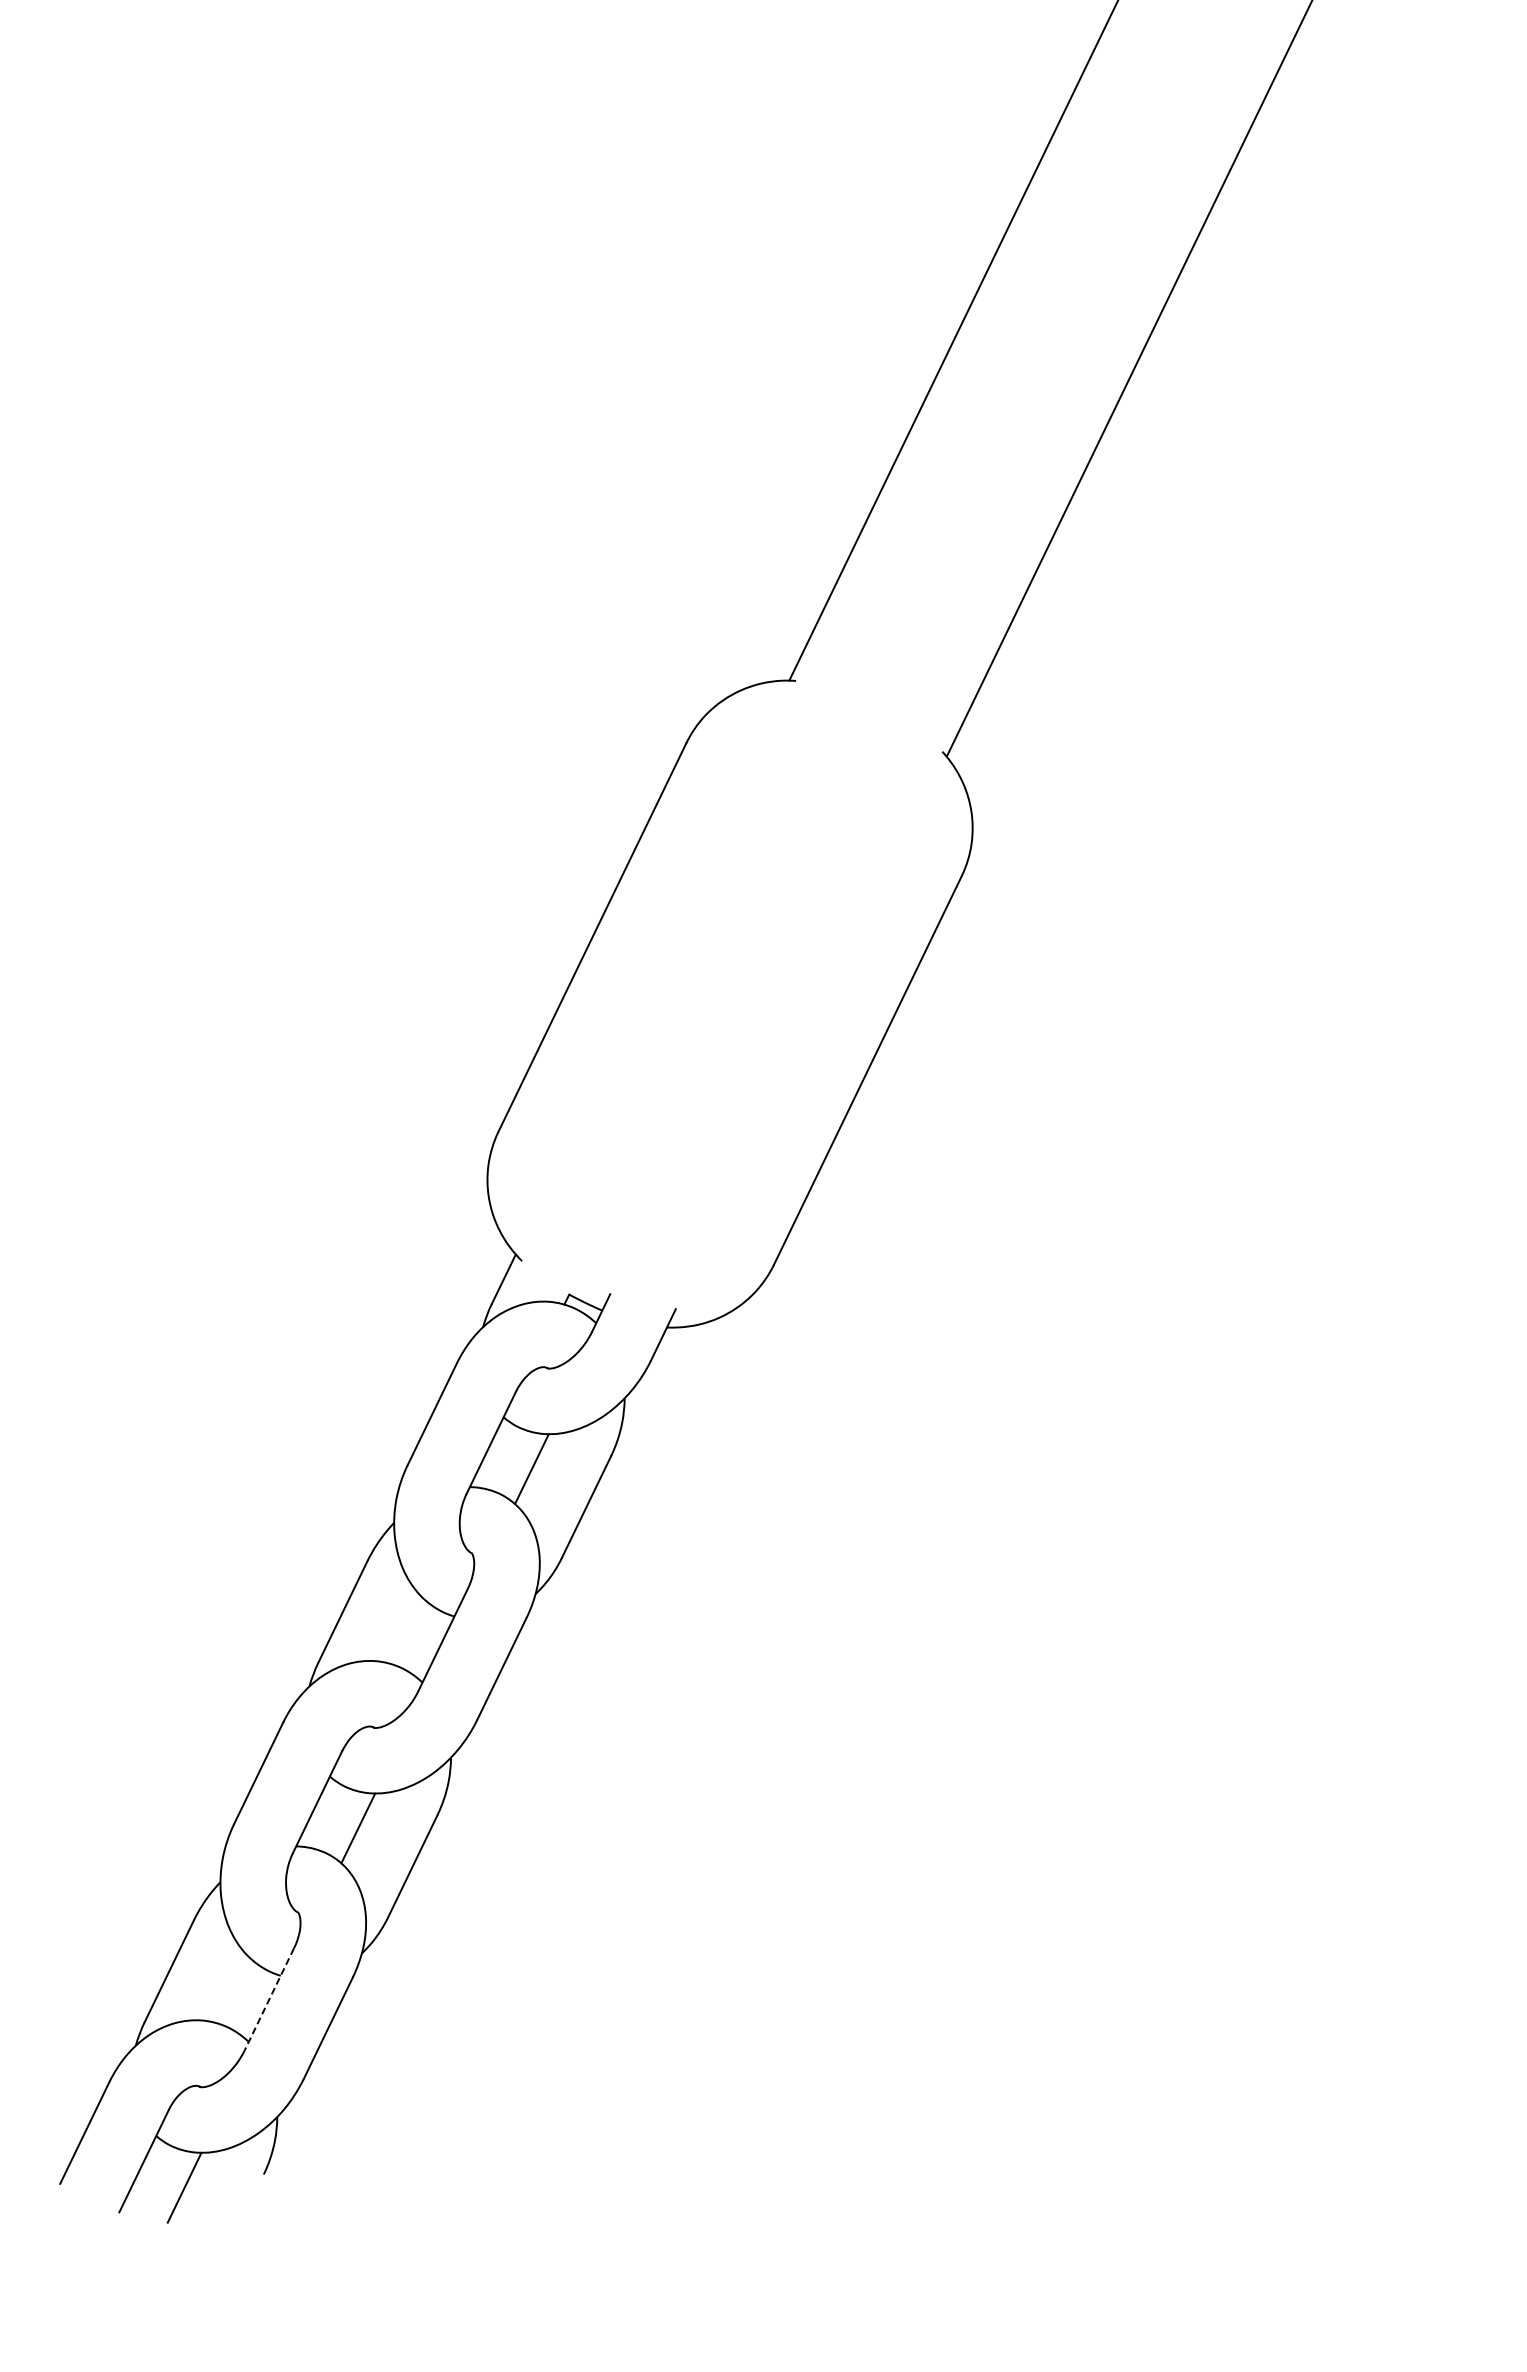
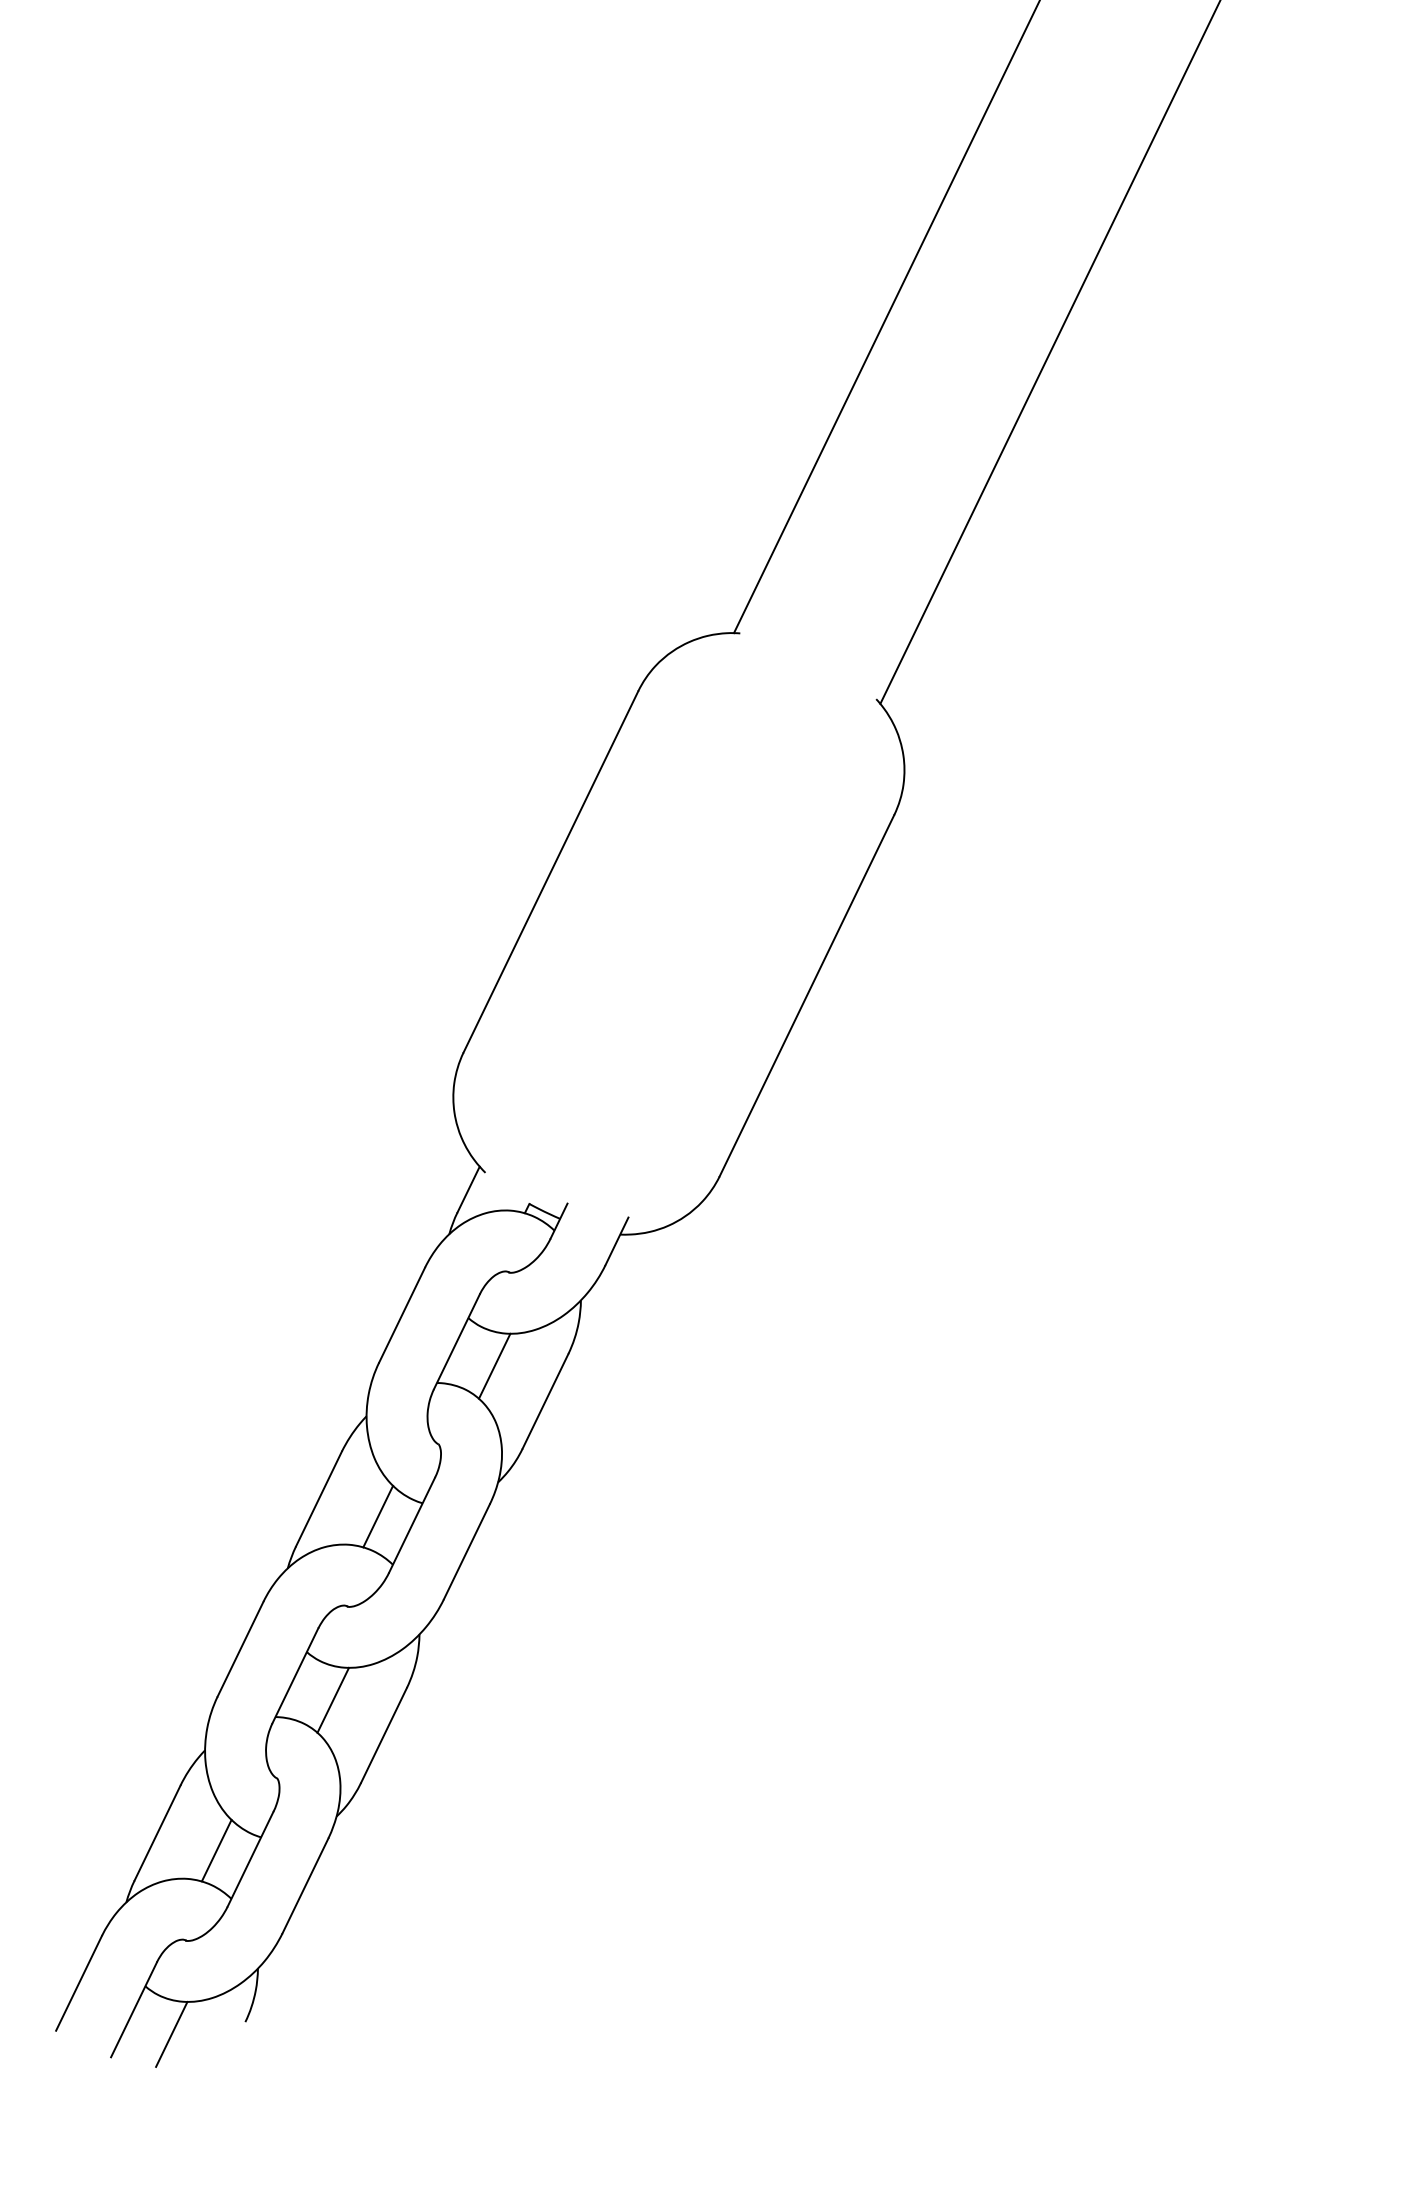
line: (406, 1630) -> (378, 1516), added
line: (232, 1990) -> (216, 1851), added
line: (269, 1999) -> (250, 1859), dashed -> solid

